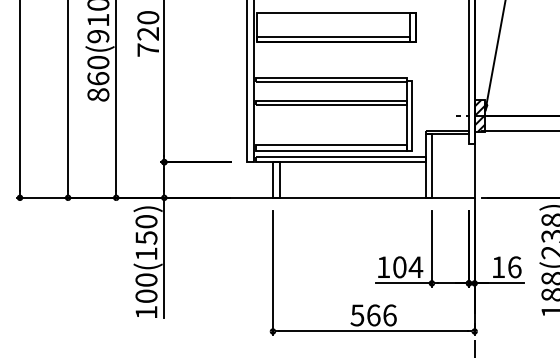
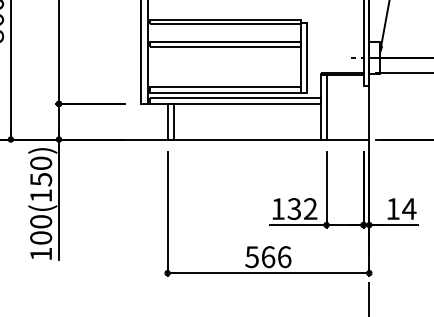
hatch: (479, 115) -> (374, 57), removed
text: (407, 267) -> (302, 209), 104 -> 132
text: (514, 267) -> (409, 209), 16 -> 14

